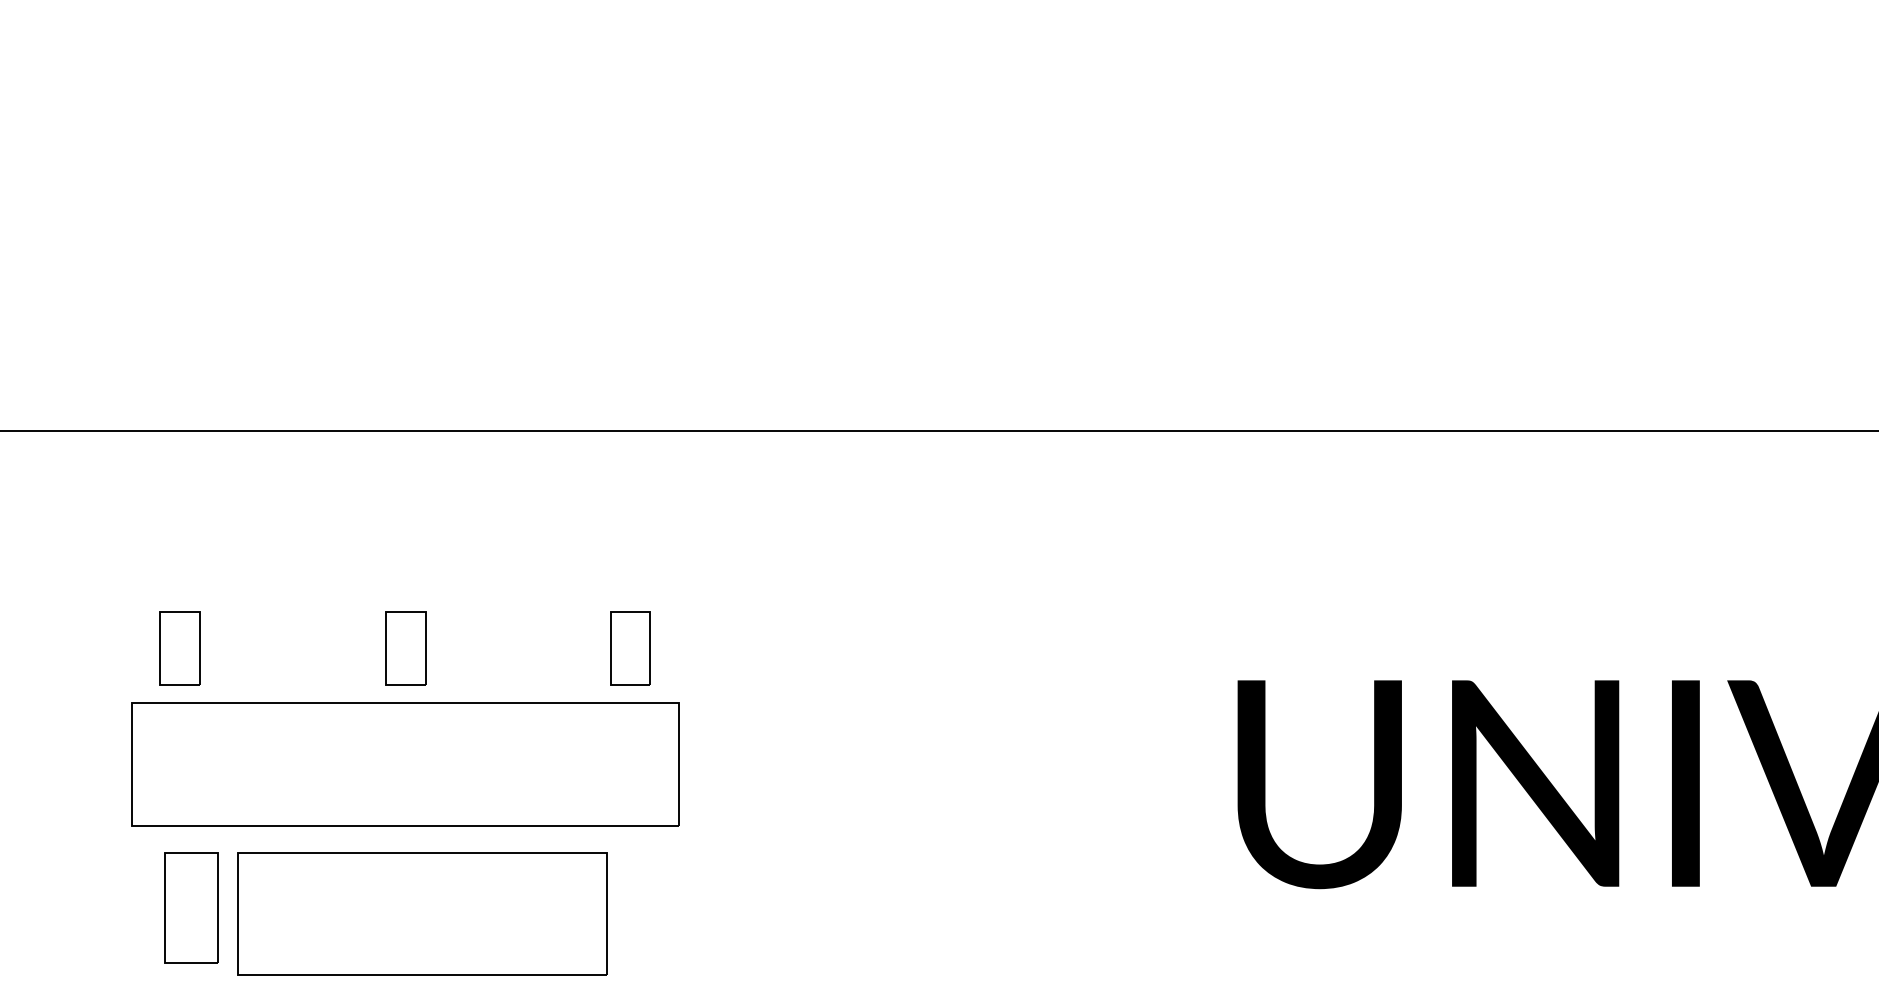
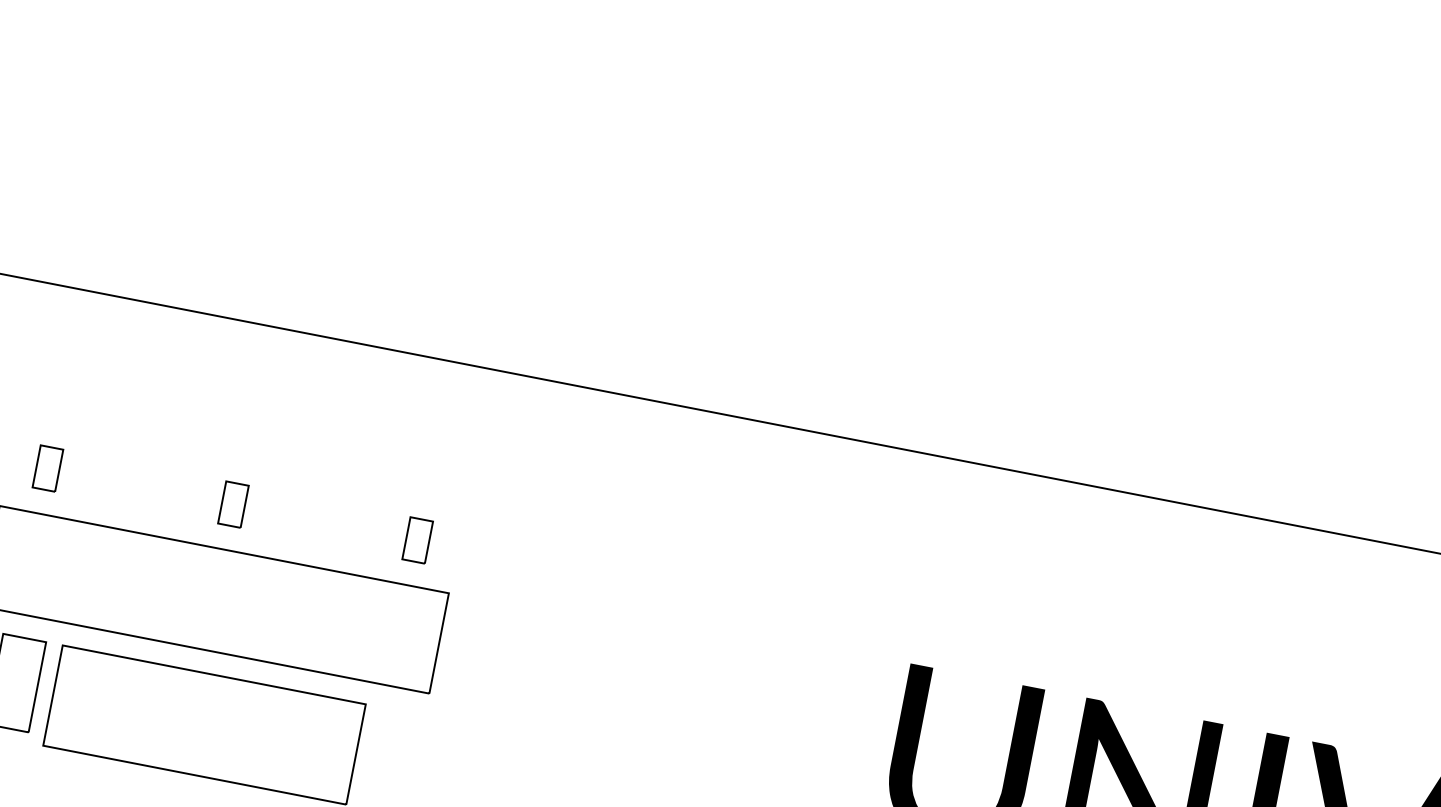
part: (179, 648) -> (47, 468), size x0.7
part: (405, 648) -> (232, 504), size x0.7
part: (630, 648) -> (417, 540), size x0.7

